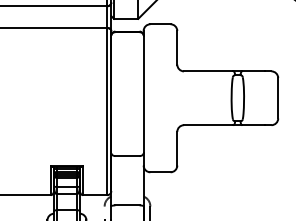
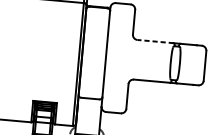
line: (208, 71) -> (155, 41), solid -> dashed

